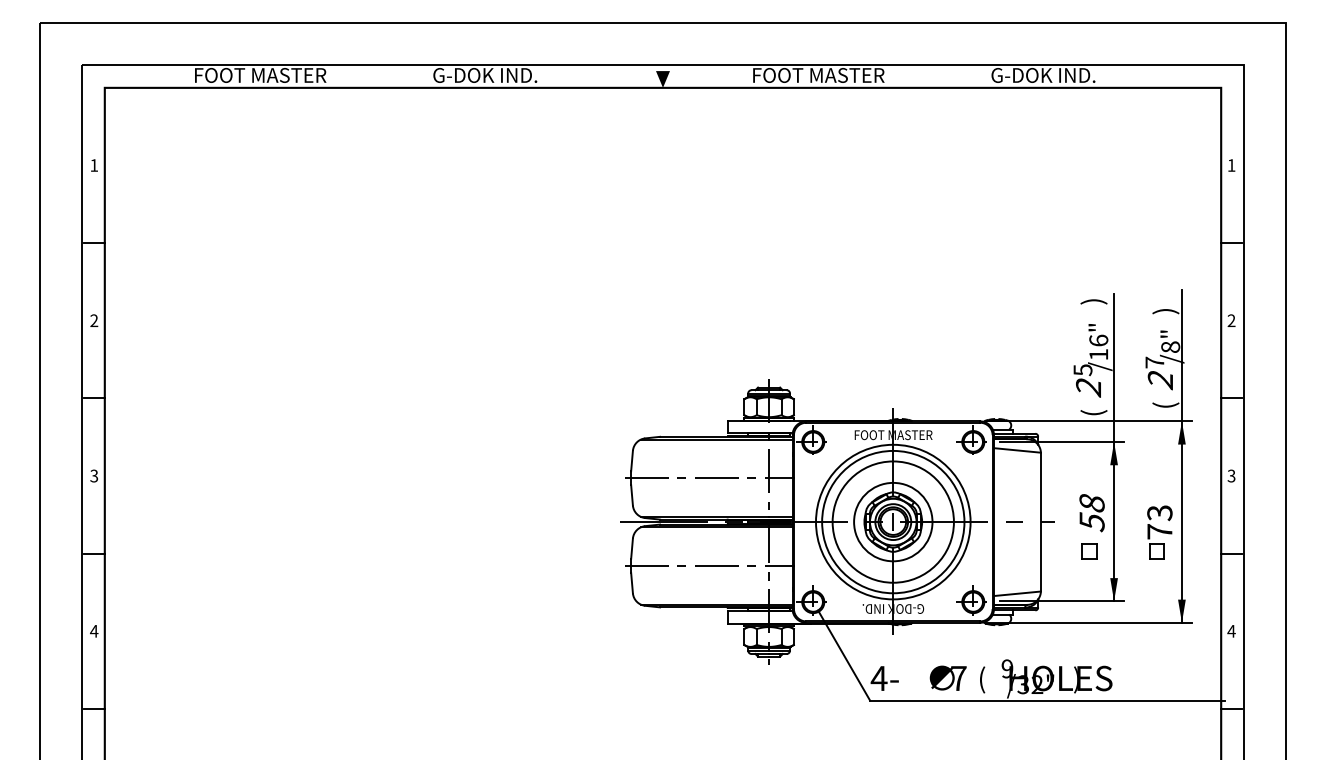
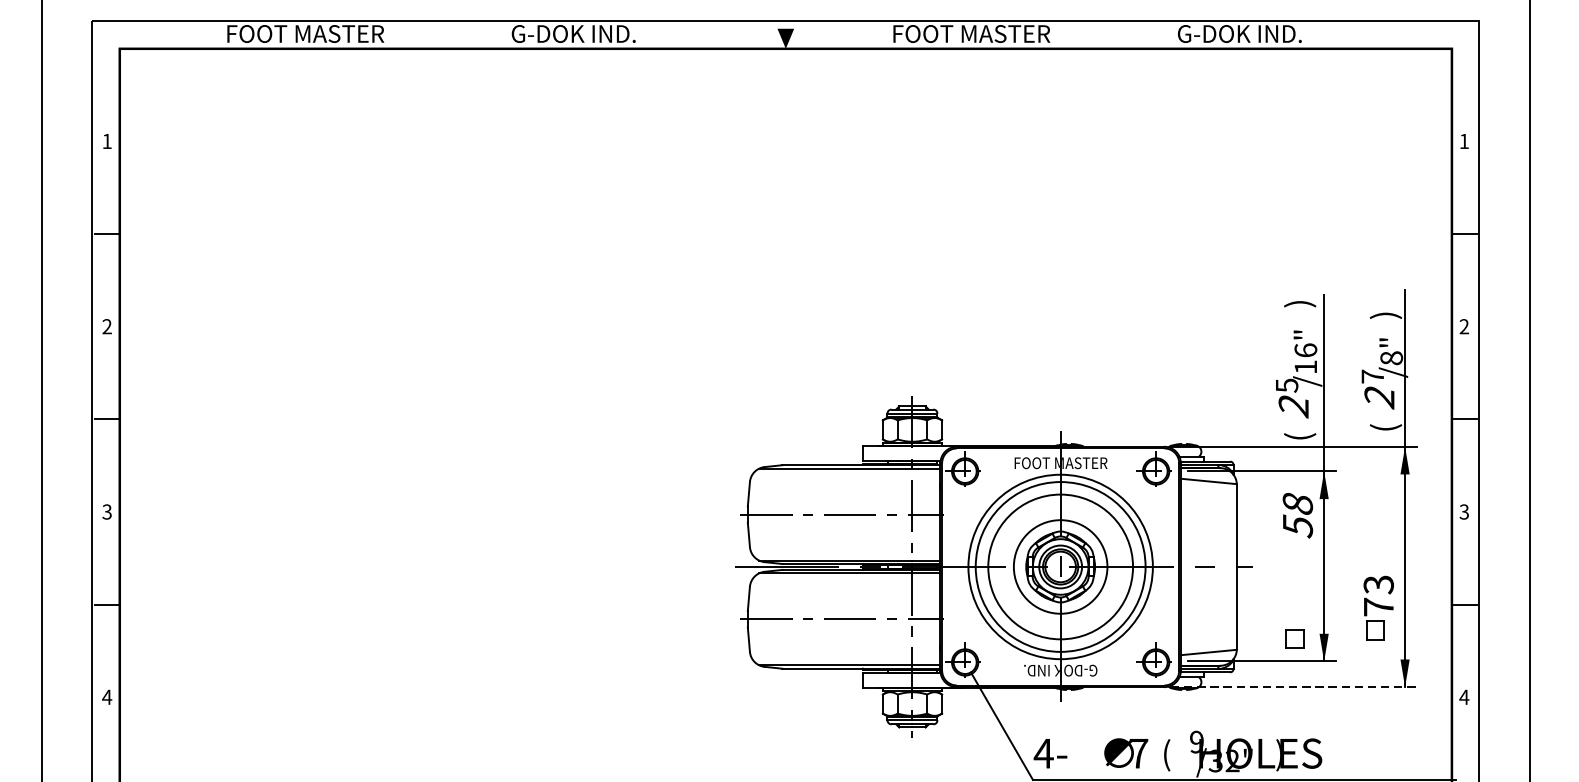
text: (1091, 513) -> (1297, 516), moved
part: (1159, 532) -> (1378, 608), moved
part: (1089, 551) -> (1294, 639), moved
line: (1088, 622) -> (1293, 686), solid -> dashed

